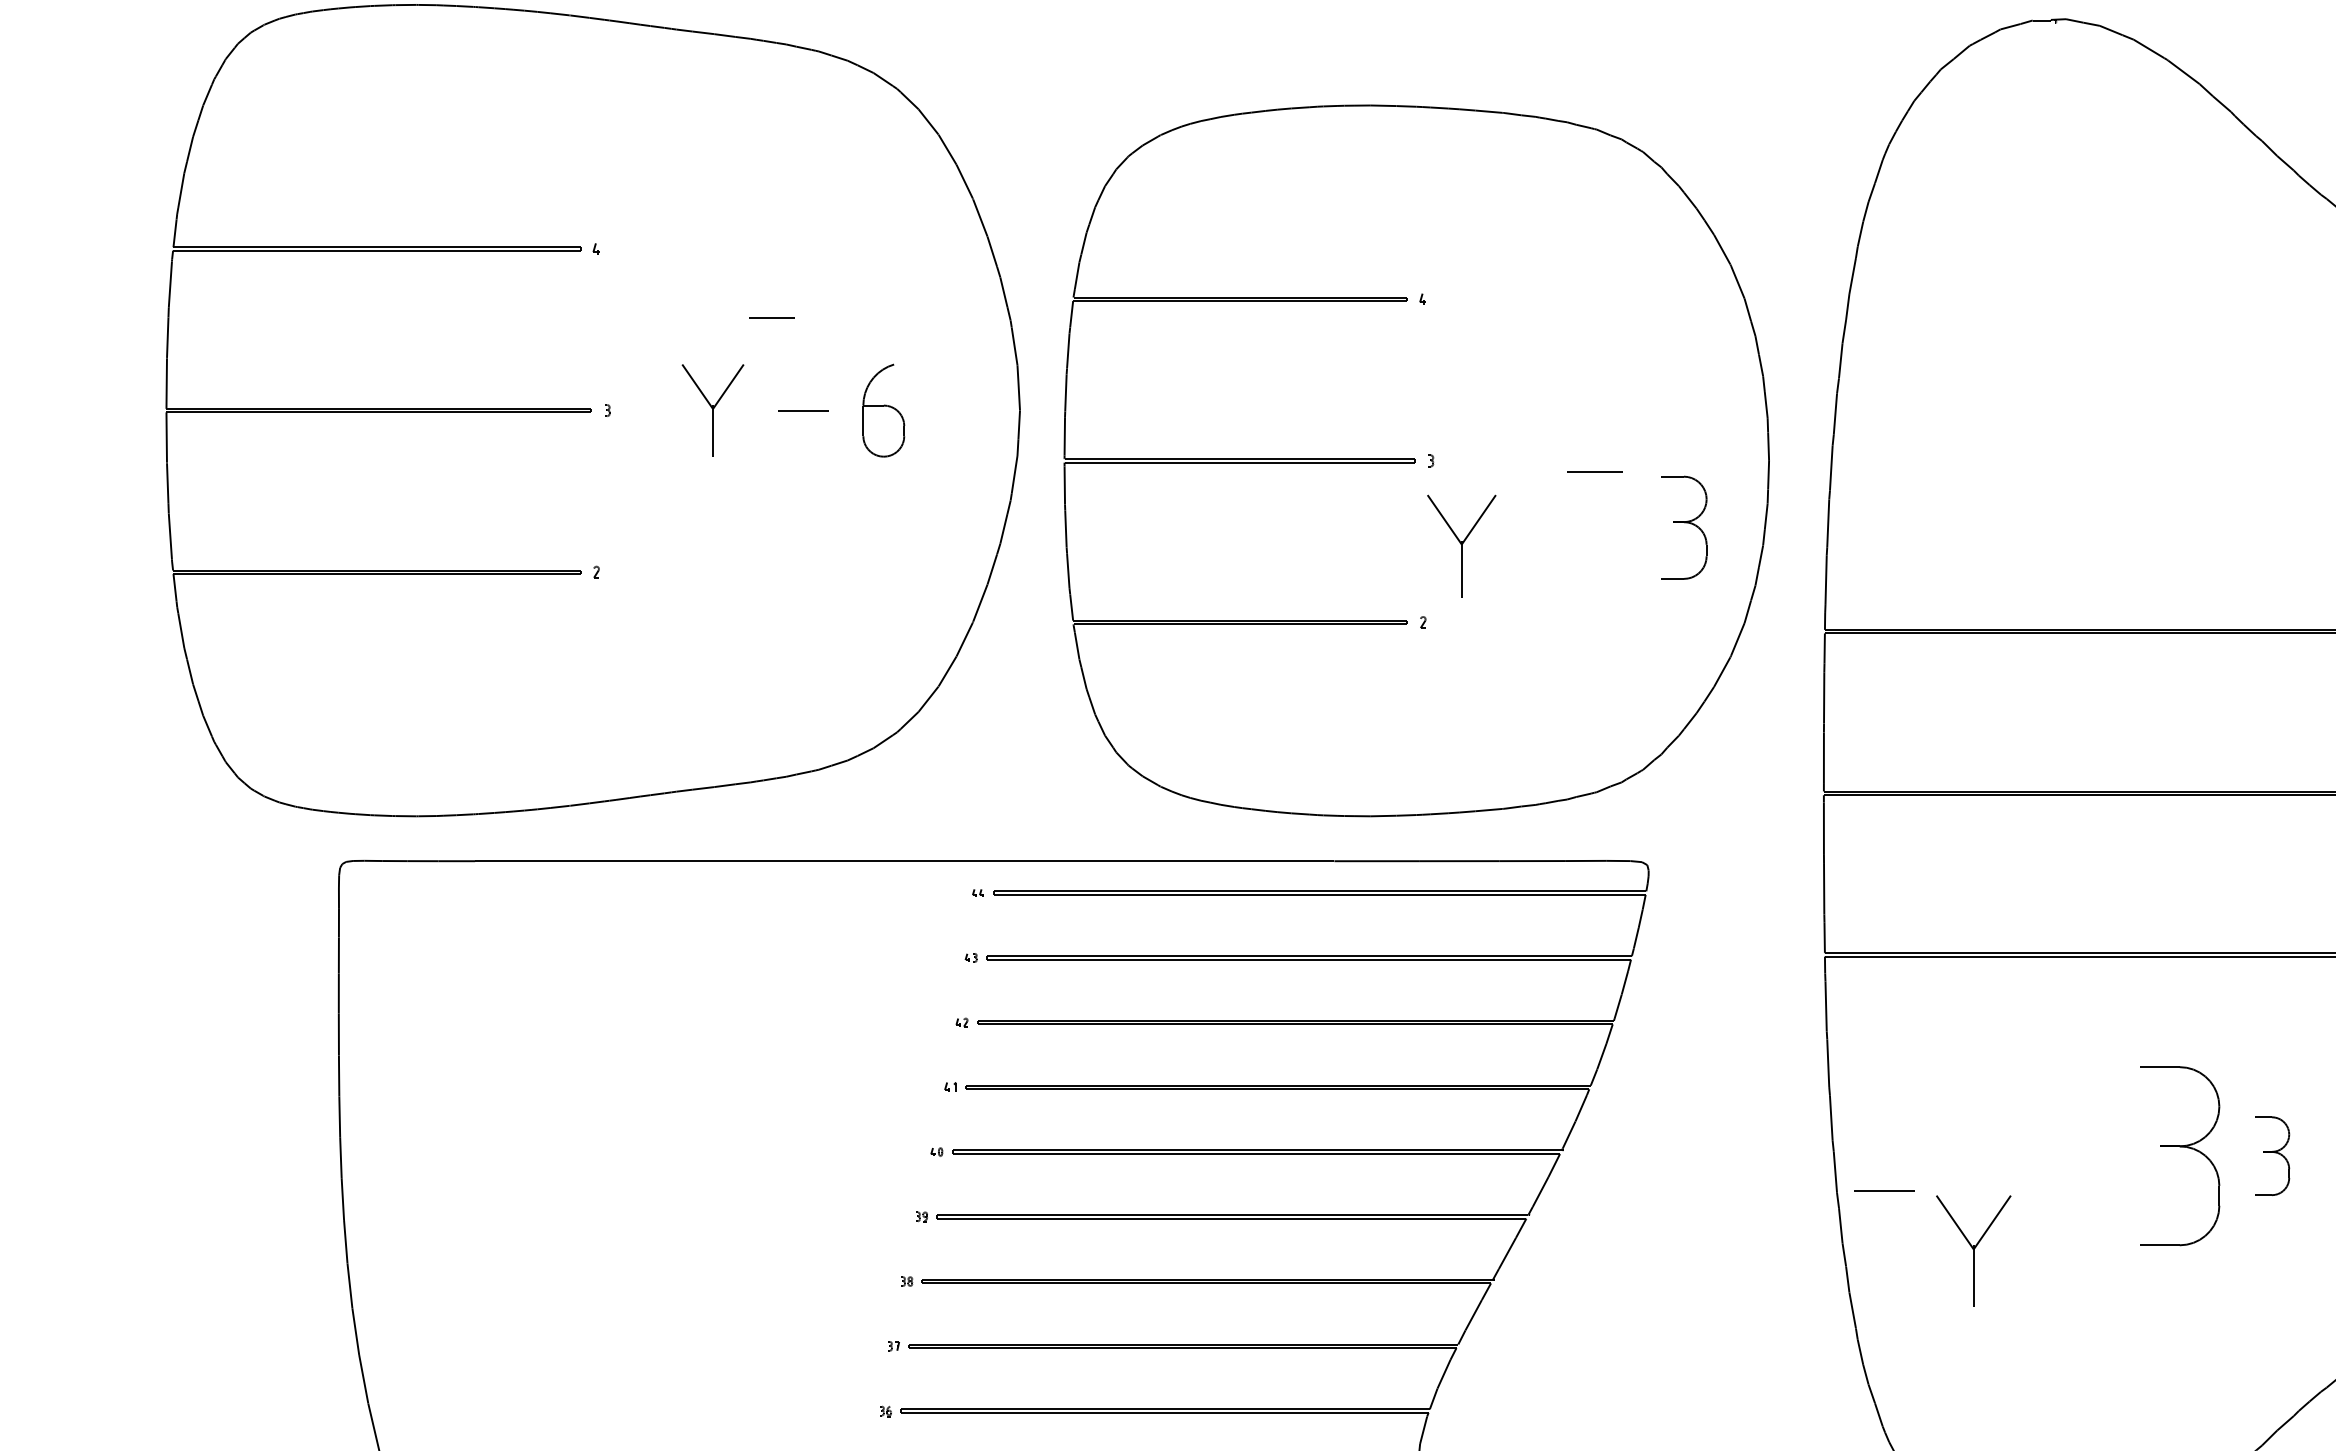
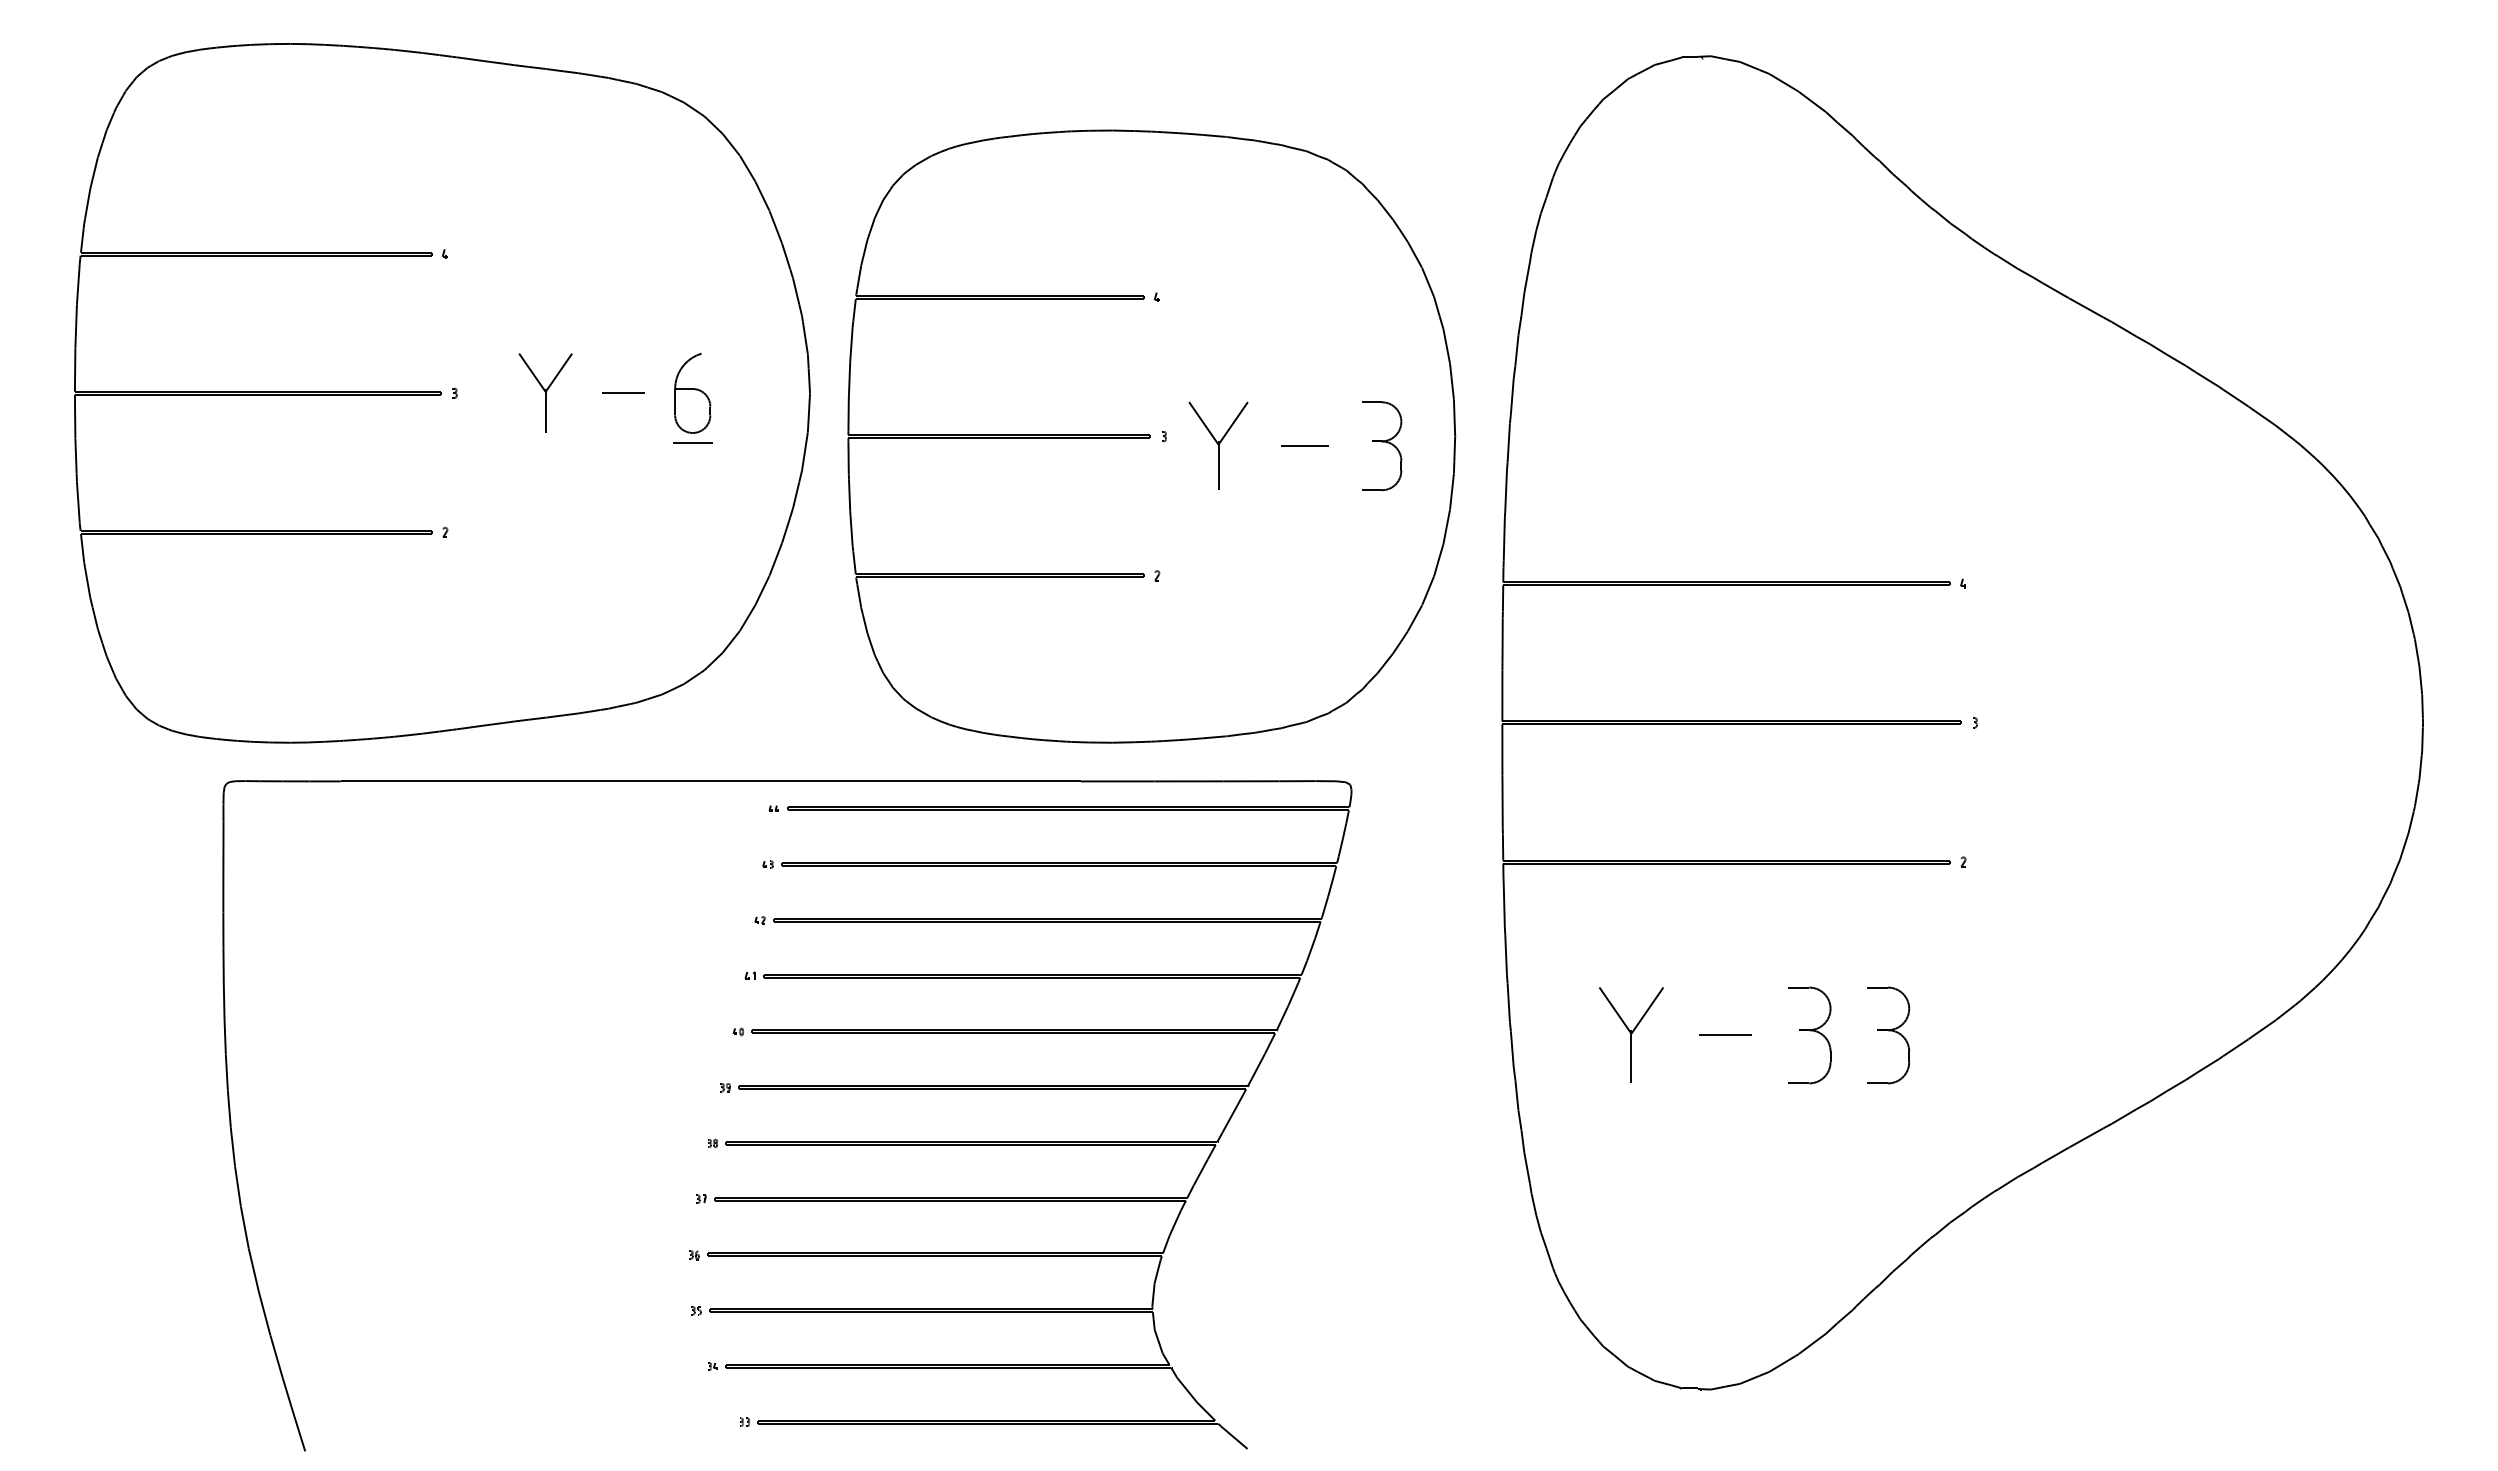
line: (772, 317) -> (692, 442), moved
part: (1684, 528) -> (1382, 446), moved
part: (1461, 545) -> (1218, 445), moved
part: (2180, 1156) -> (1809, 1035), size x0.62
part: (2272, 1156) -> (1888, 1035), size x1.43
line: (1884, 1189) -> (1725, 1034), moved
part: (1973, 1250) -> (1631, 1034), moved

